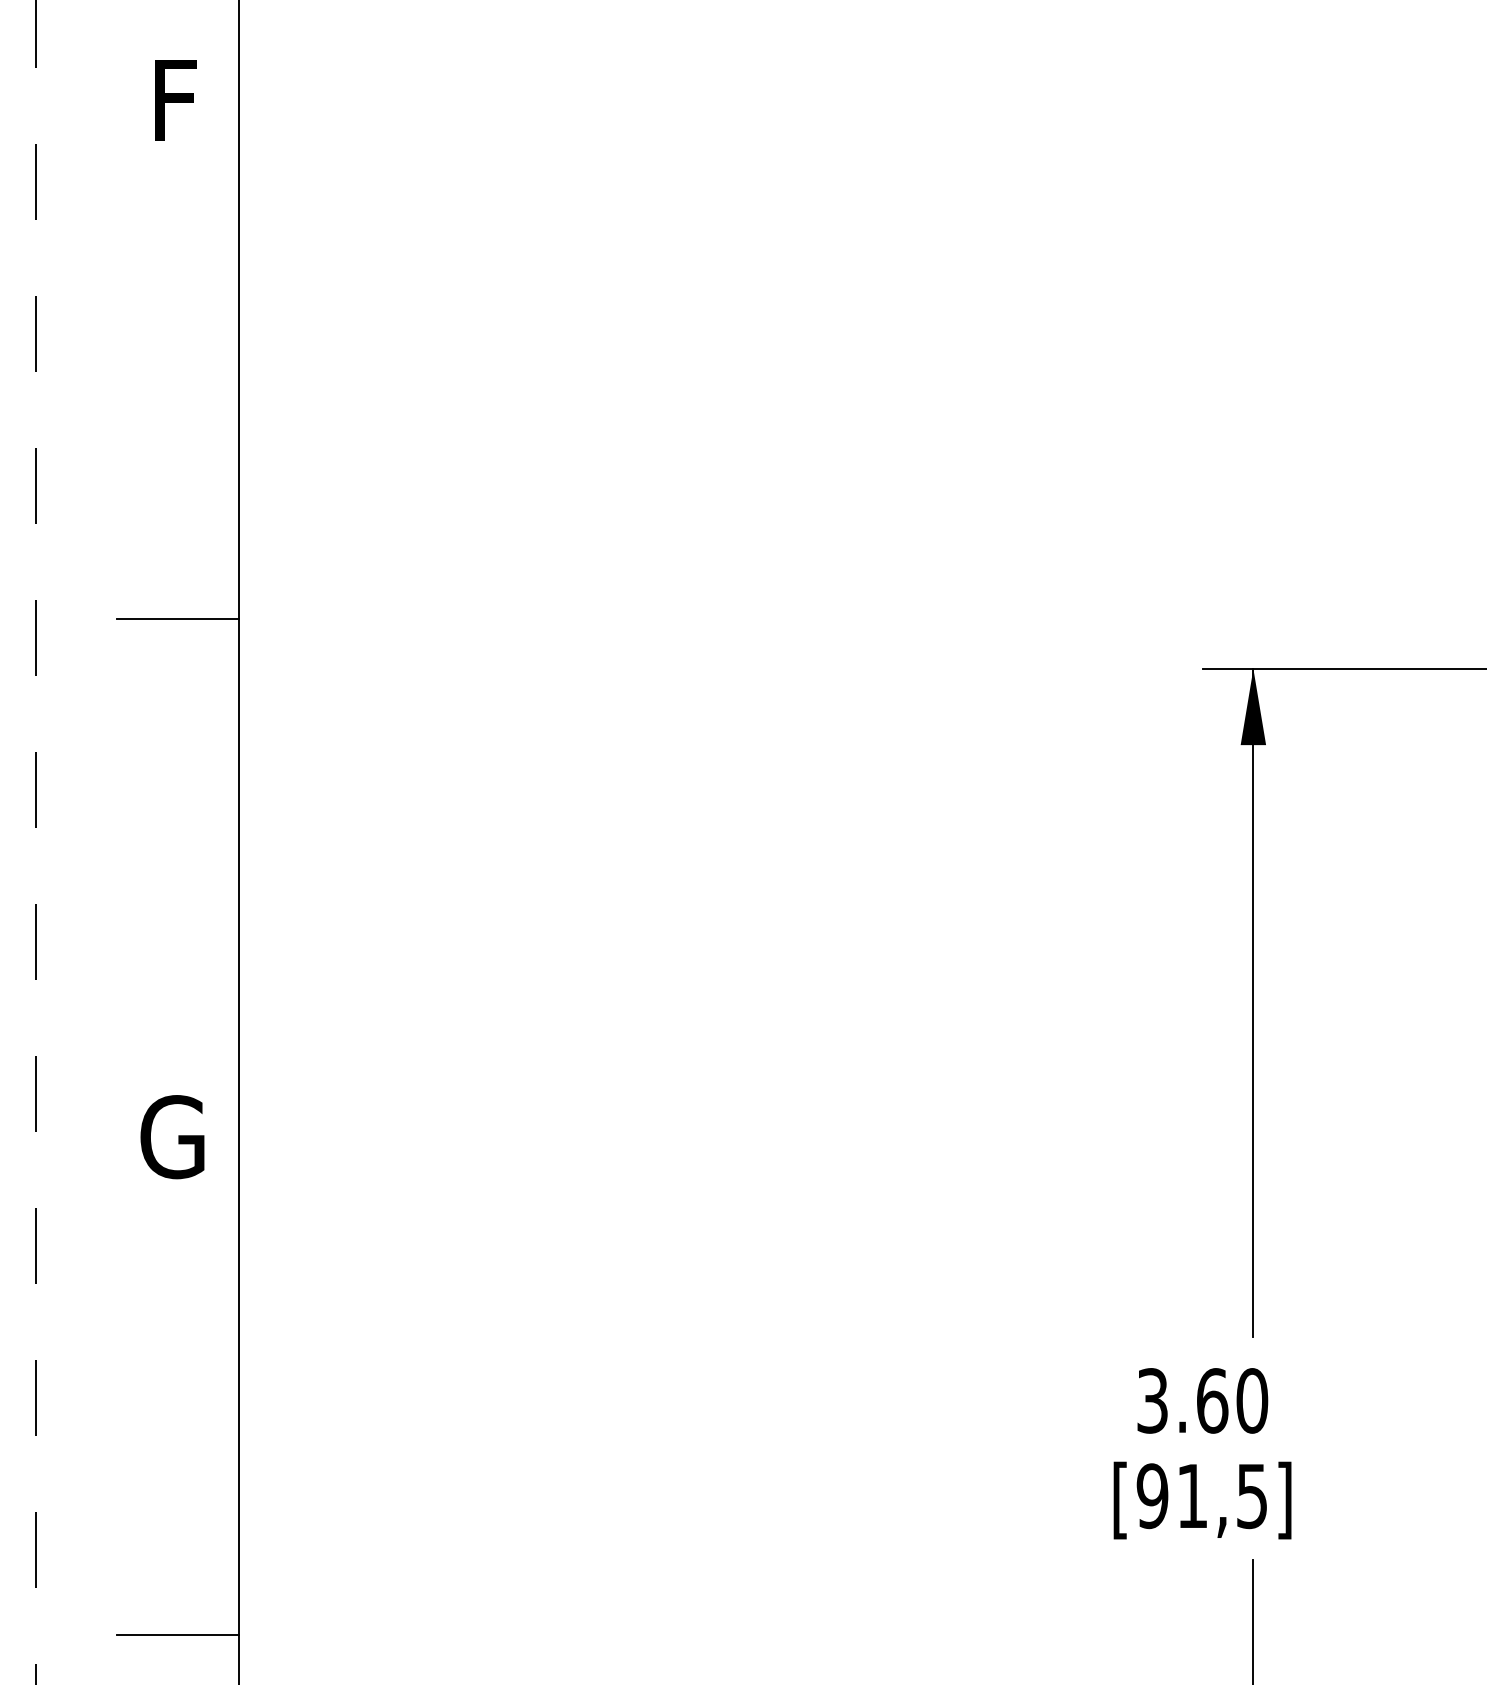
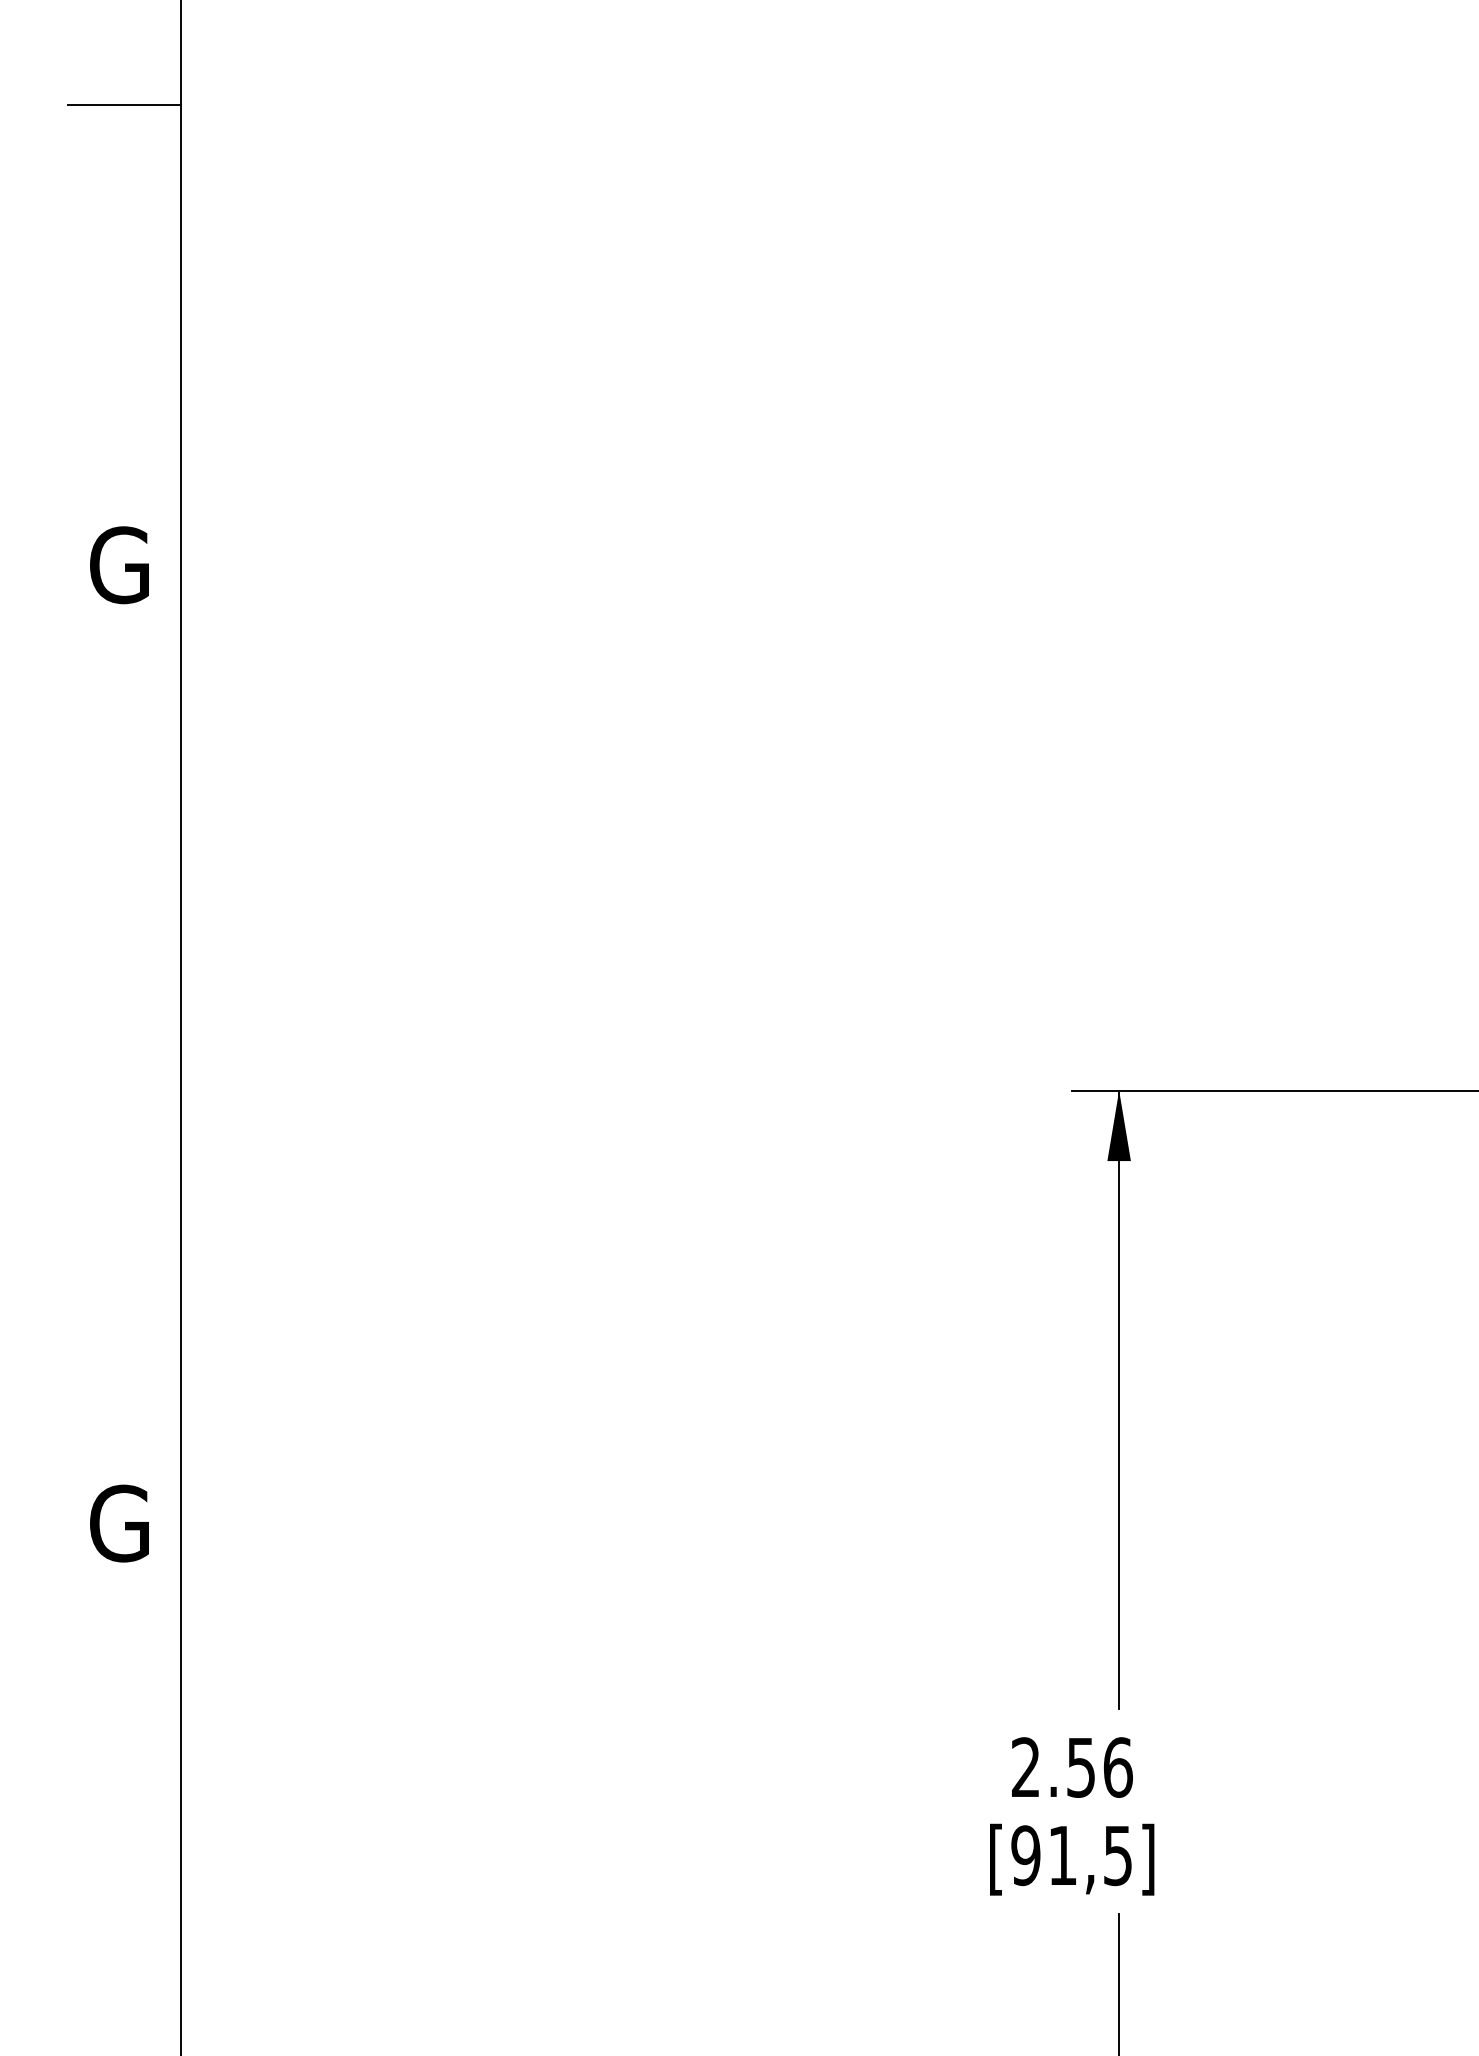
text: (172, 101) -> (119, 565), F -> G
line: (177, 619) -> (124, 1044), removed
text: (1202, 1400) -> (1072, 1767), 3.60 -> 2.56
line: (177, 1635) -> (124, 1984), removed

